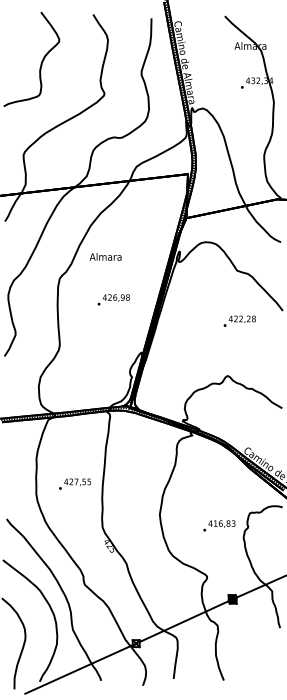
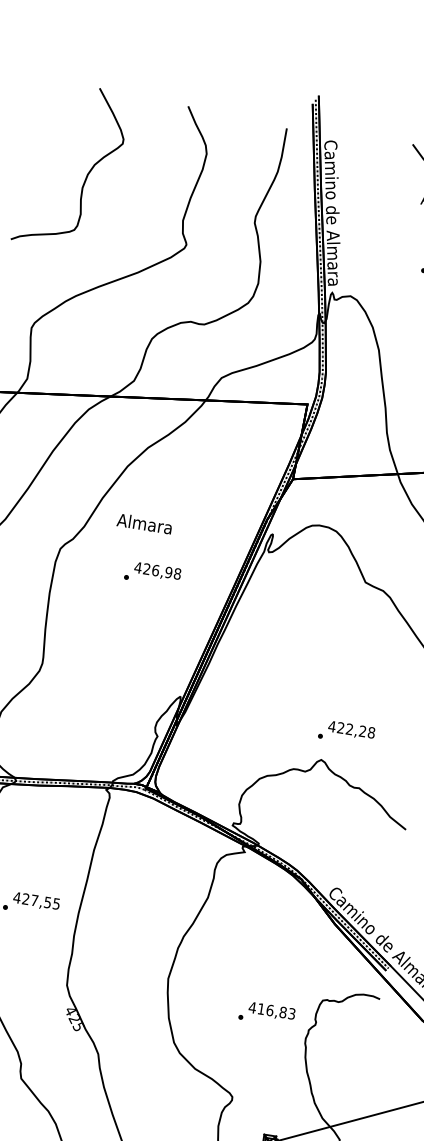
text: (113, 299) -> (152, 573), moved
text: (239, 320) -> (346, 731), moved

